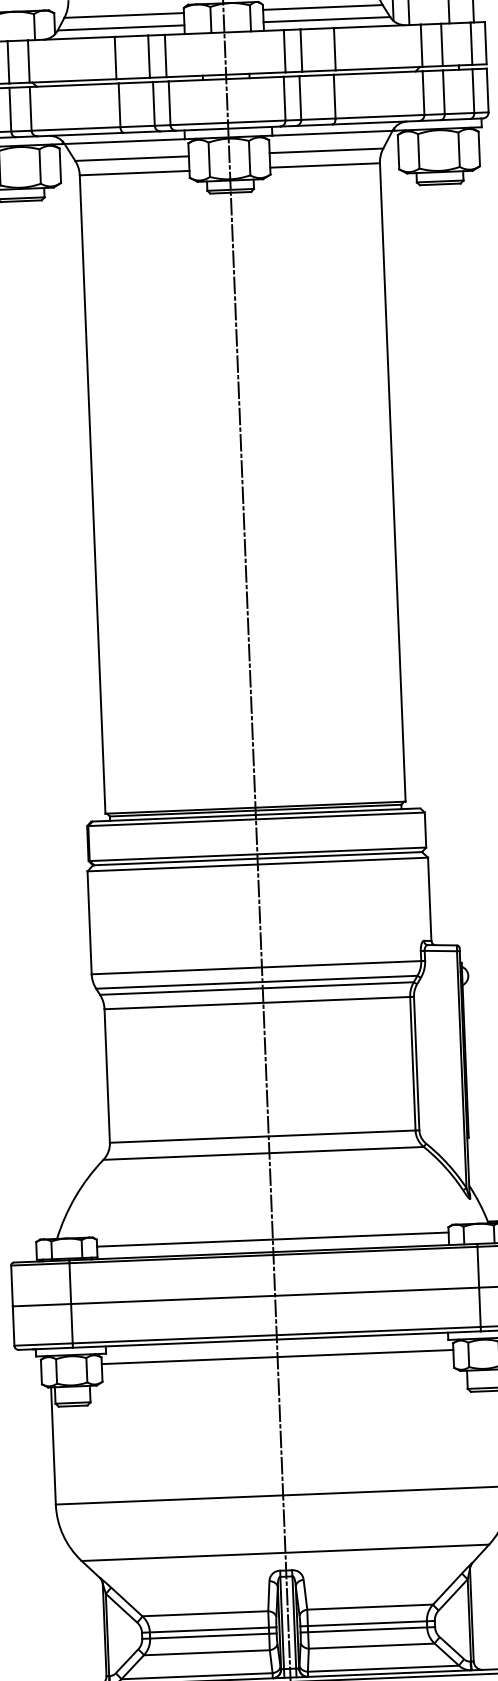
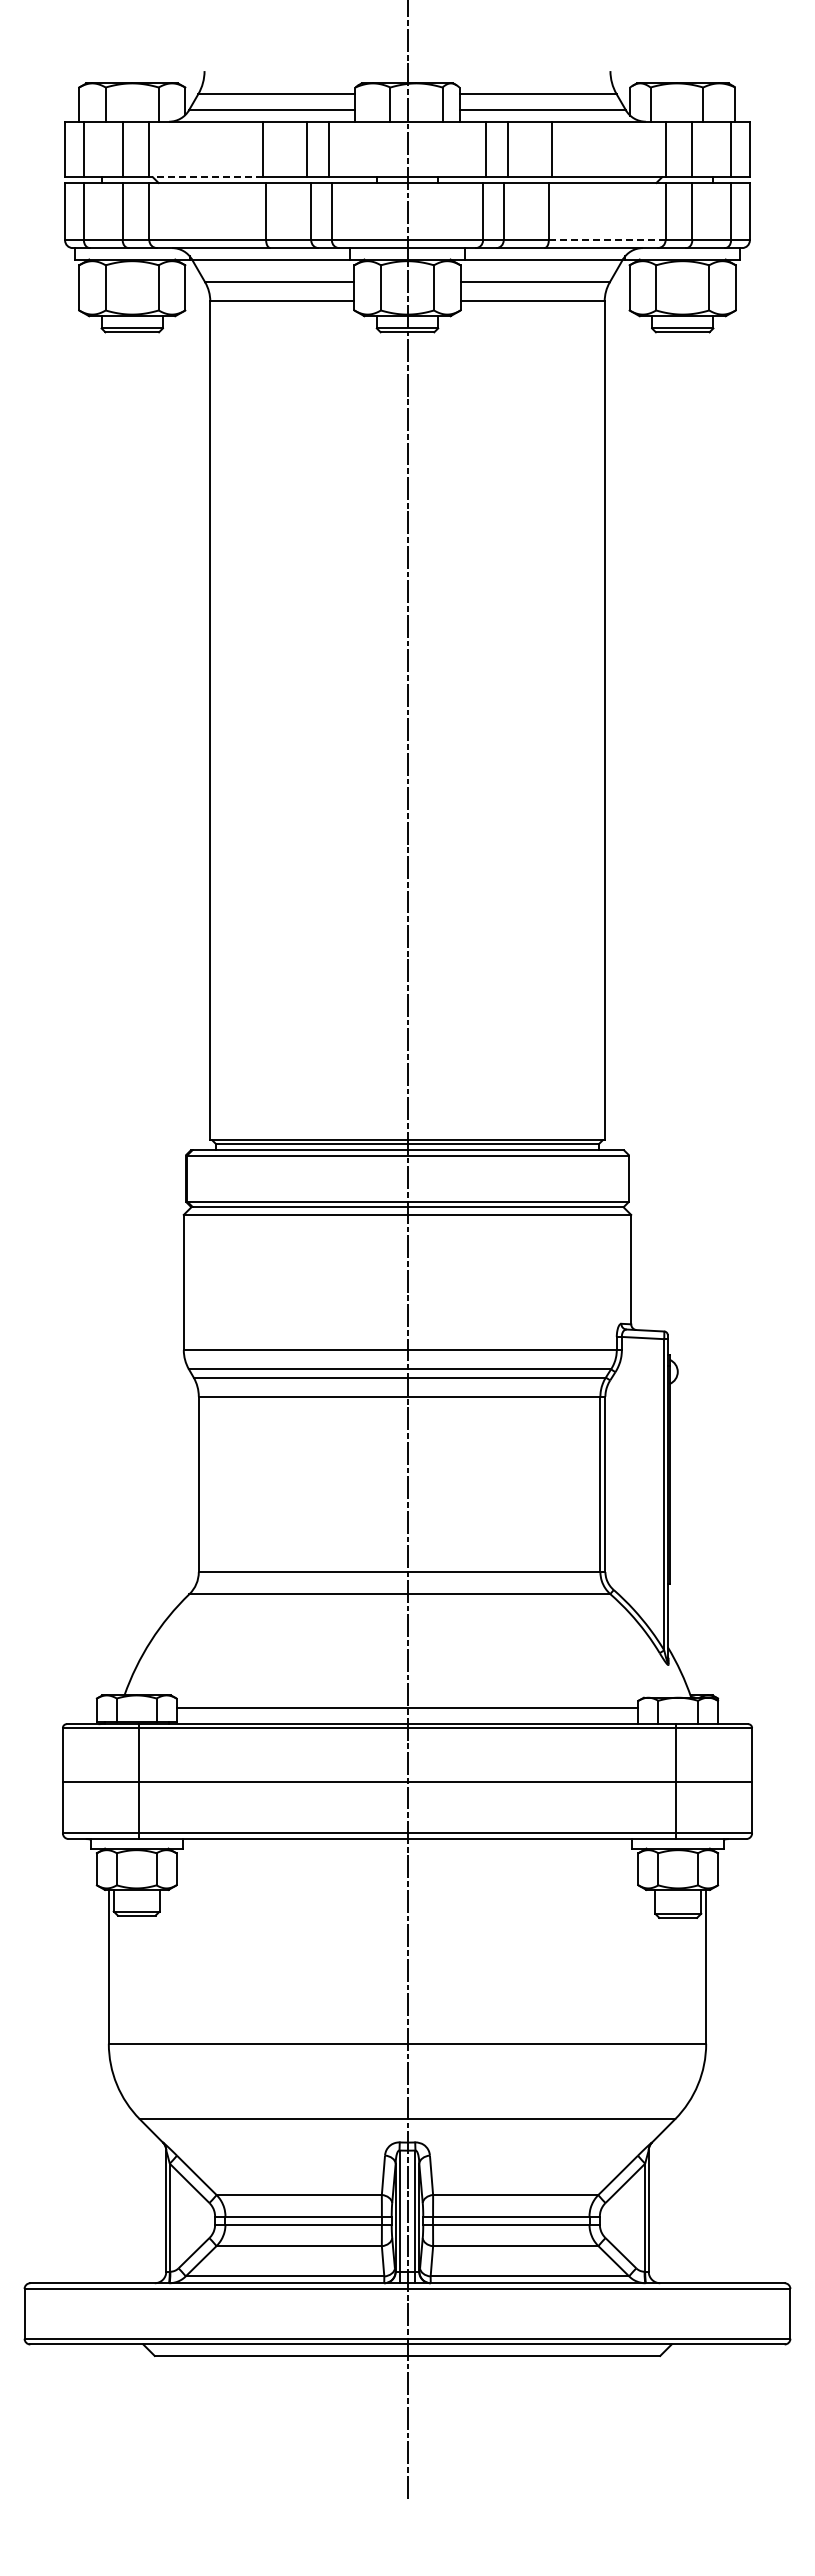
line: (72, 81) -> (205, 177), solid -> dashed
line: (380, 116) -> (607, 240), solid -> dashed
line: (277, 1357) -> (407, 1862), removed

